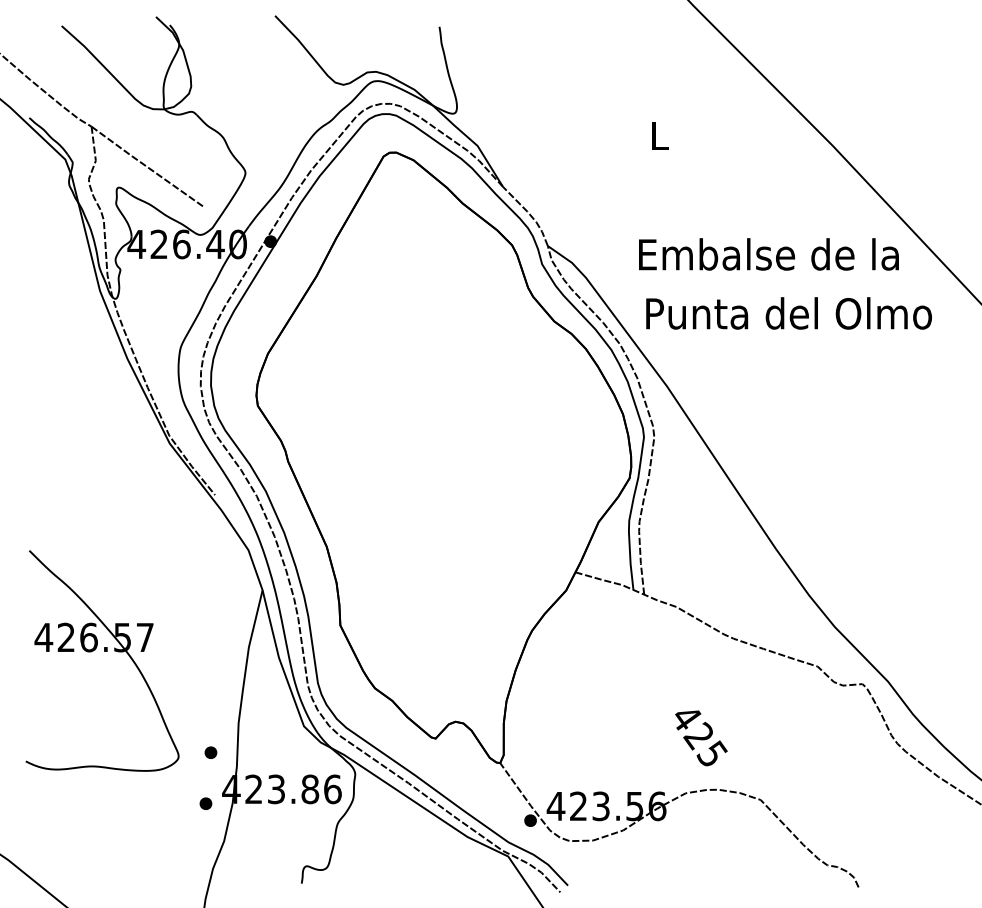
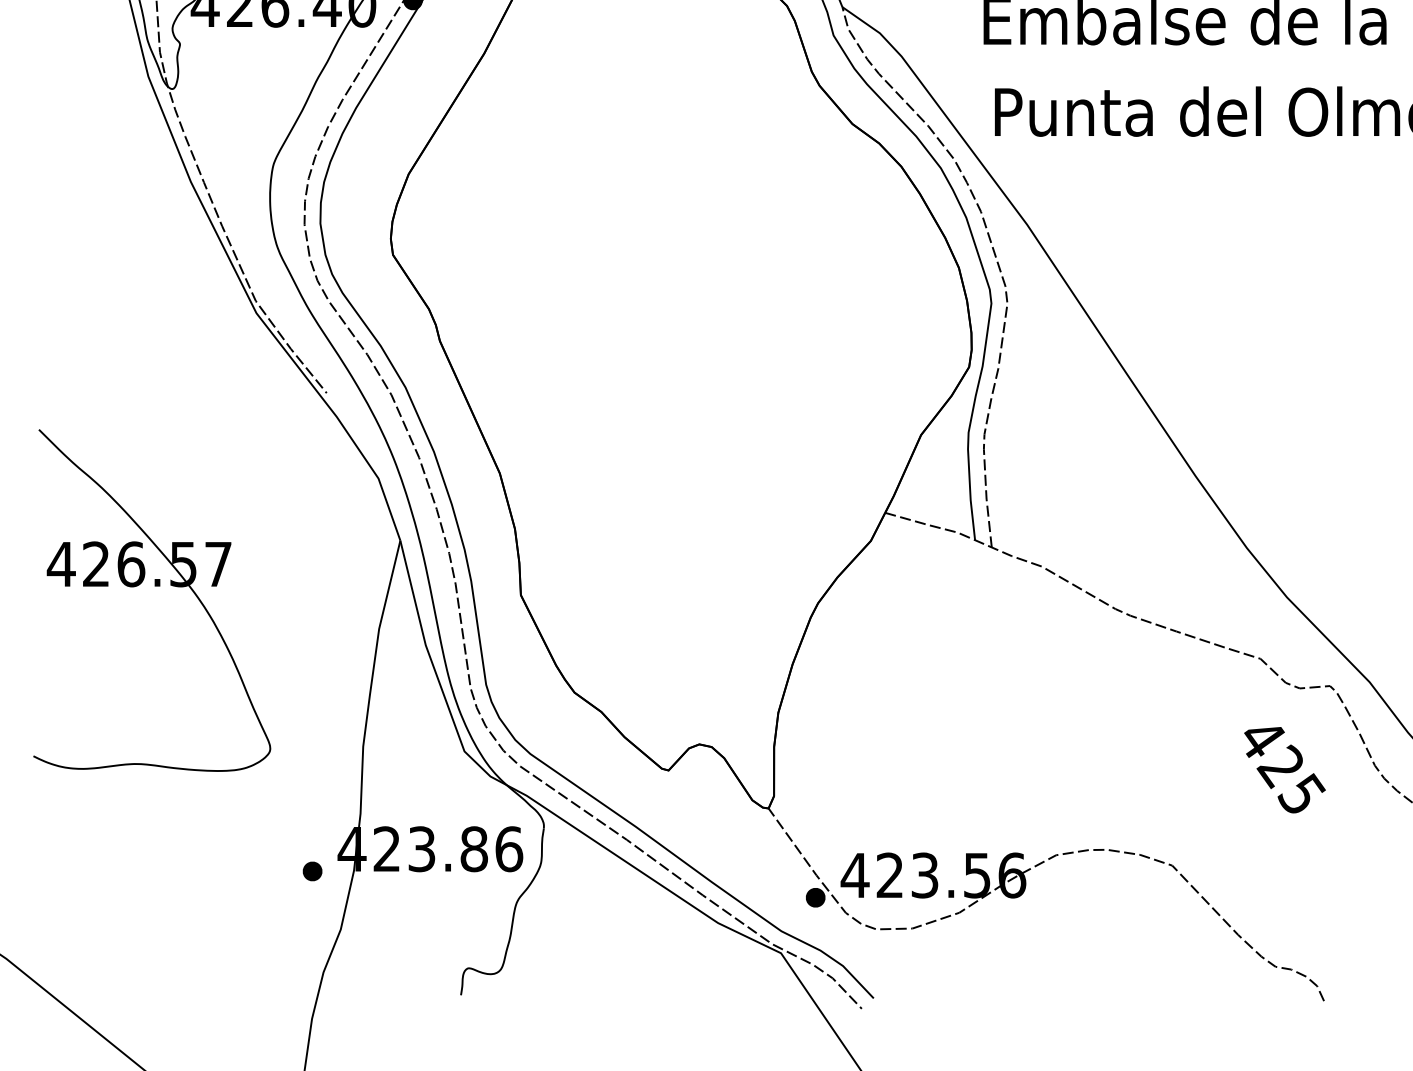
part: (104, 651) -> (155, 585), moved
text: (701, 738) -> (1285, 770), moved
part: (210, 752) -> (319, 792), removed

